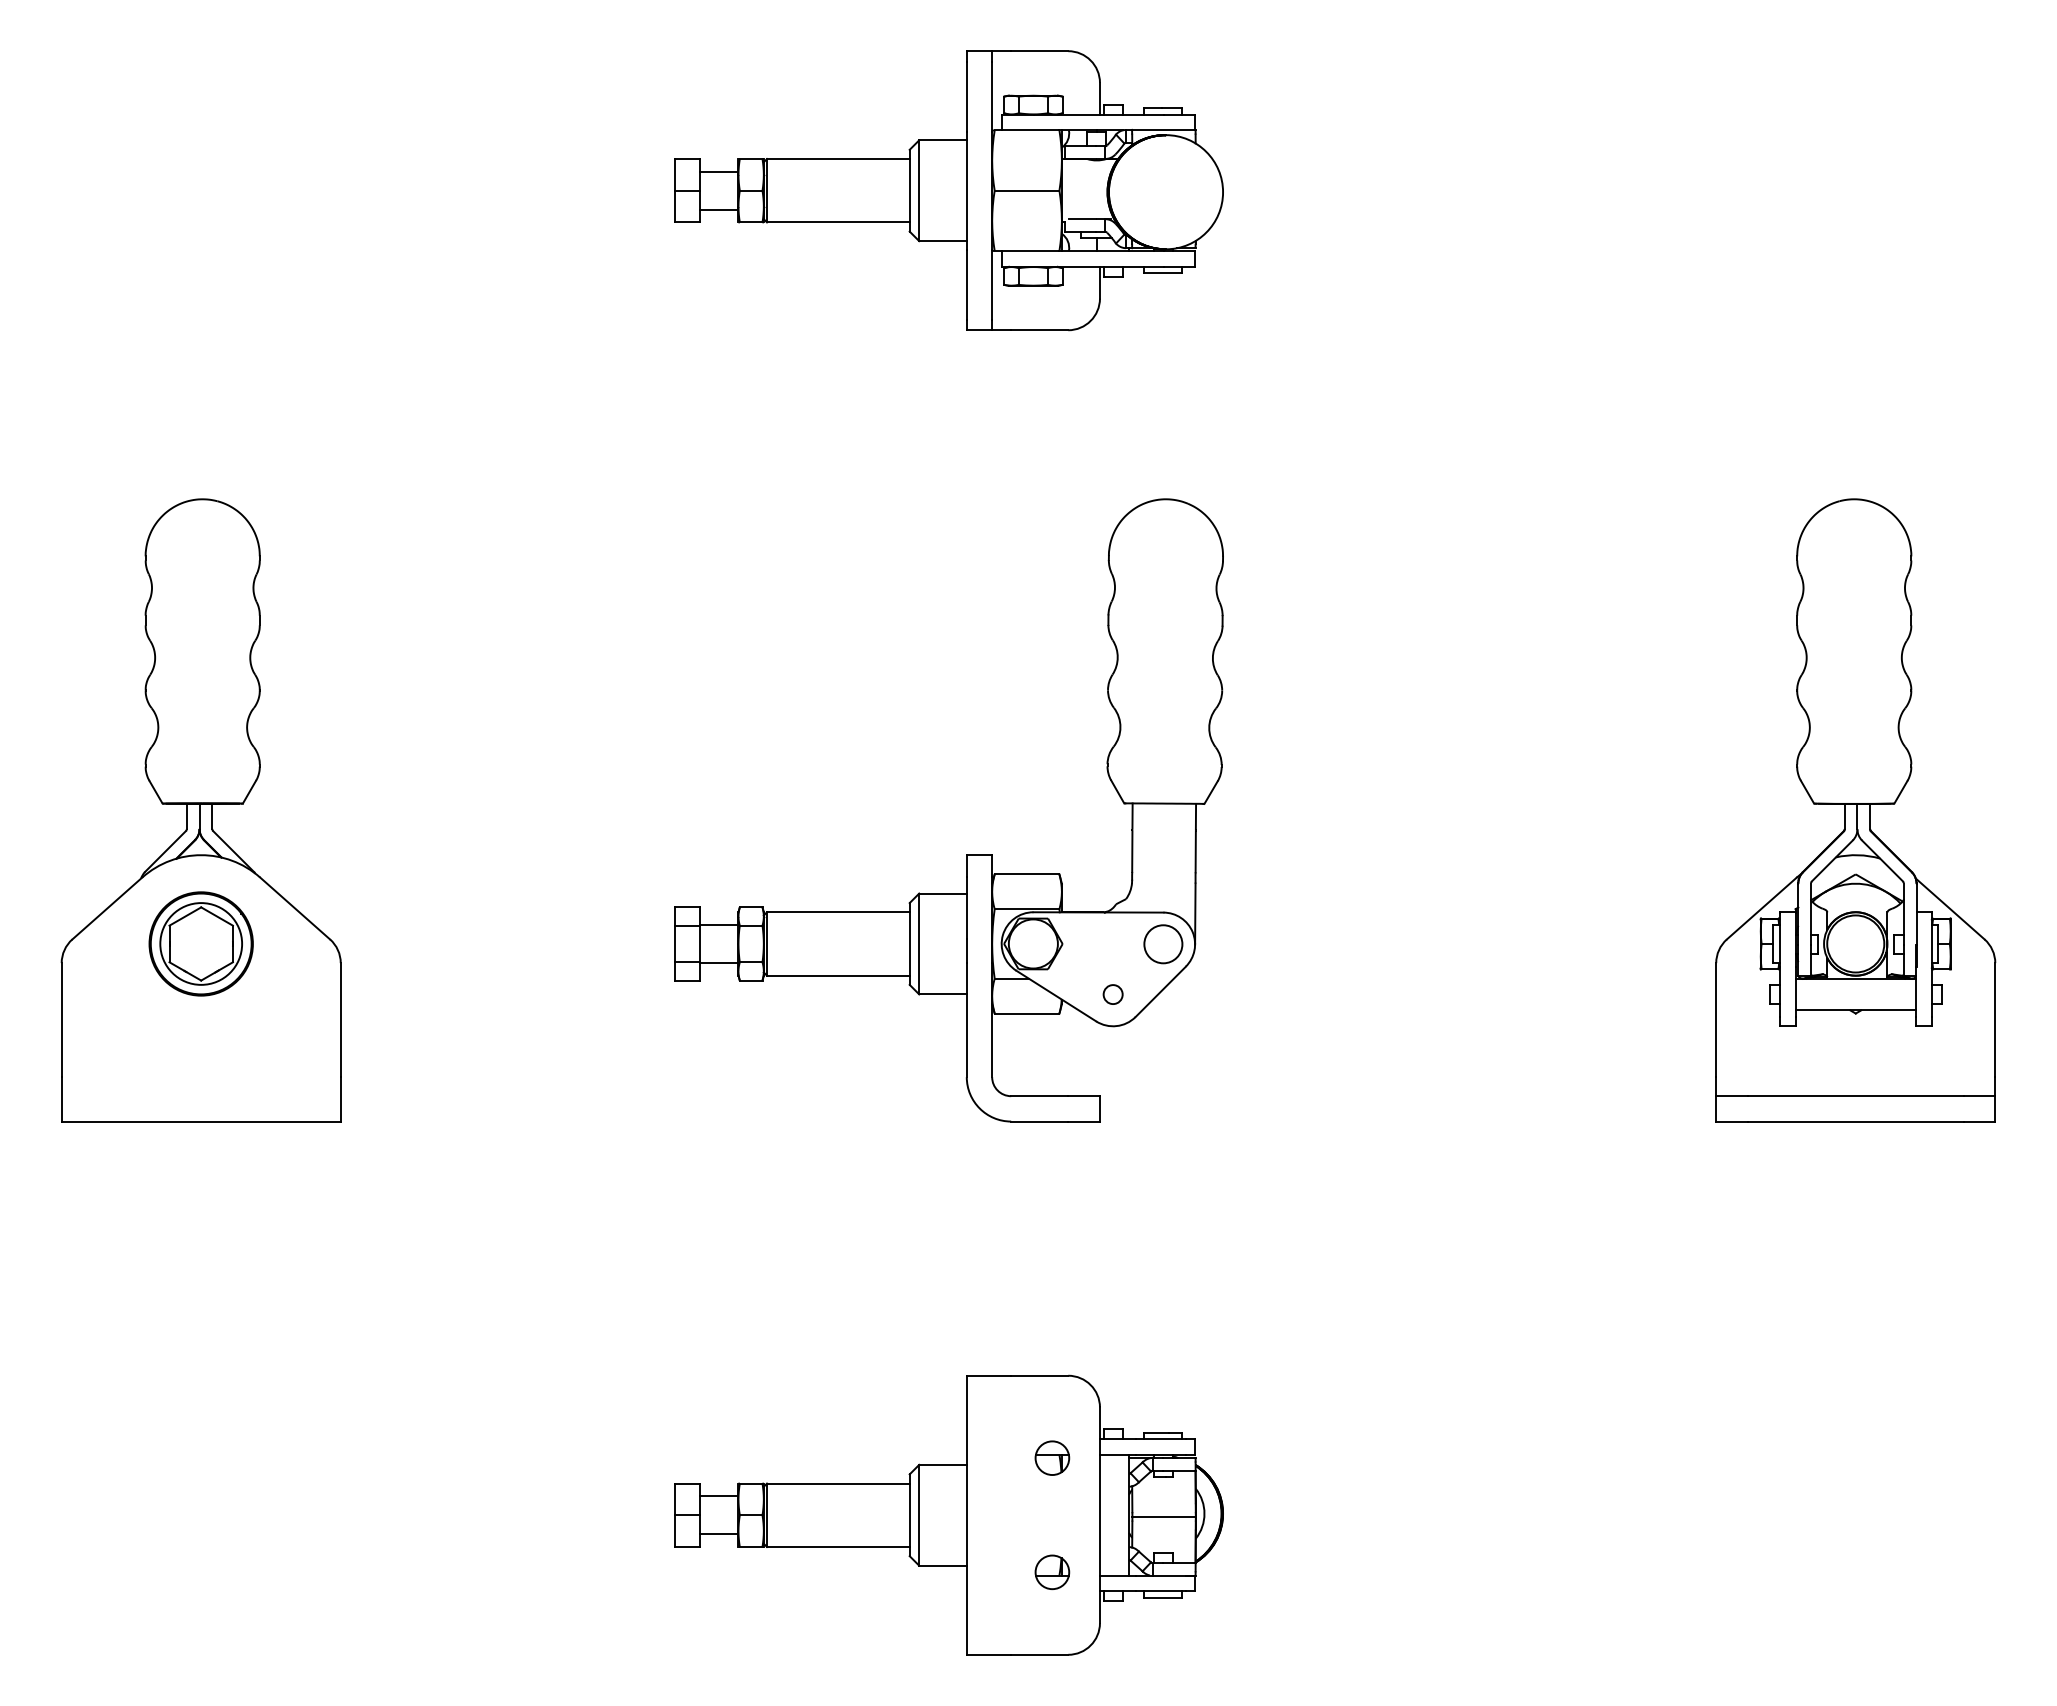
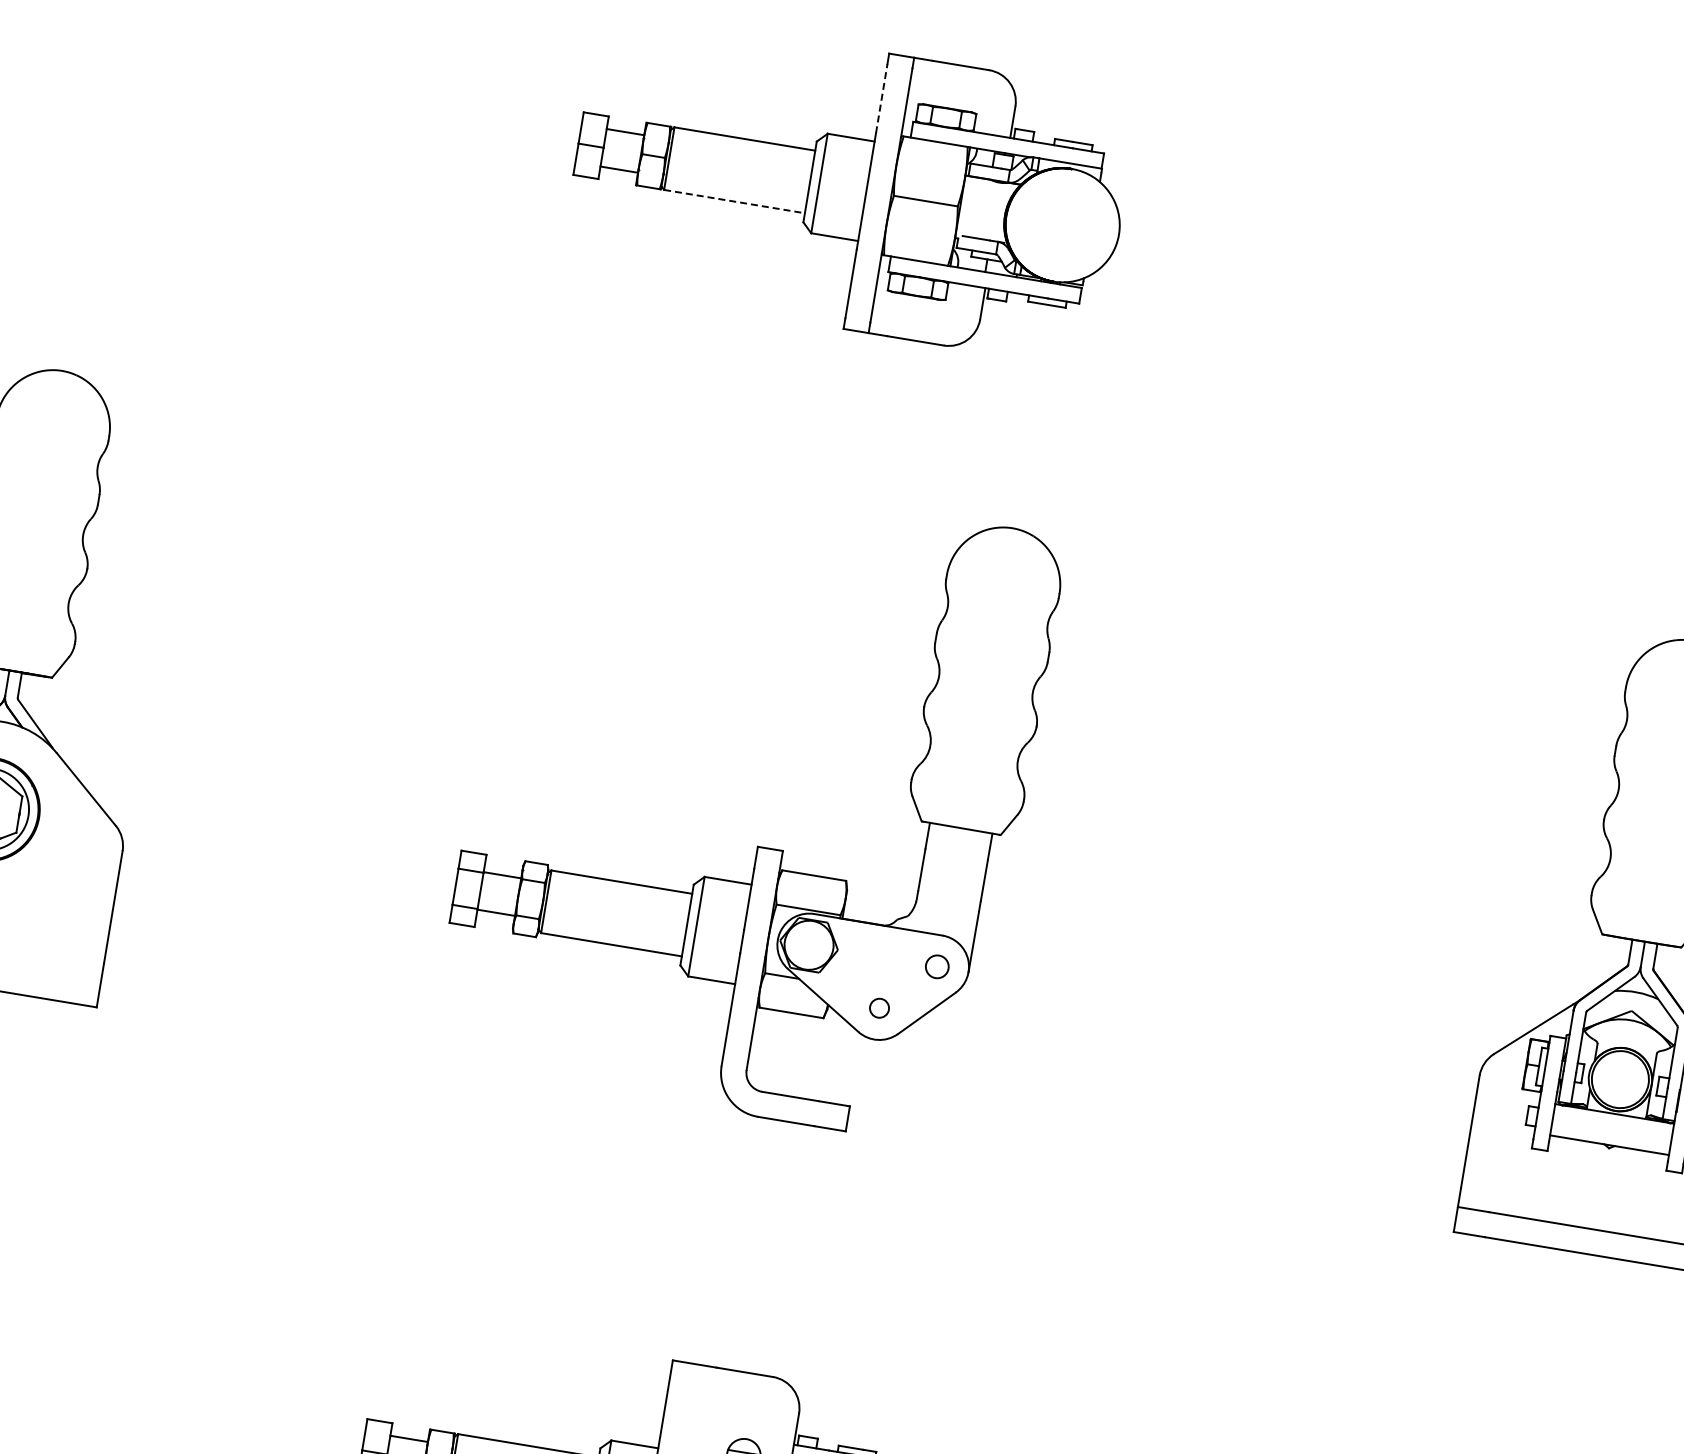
line: (966, 96) -> (881, 98), solid -> dashed
line: (838, 222) -> (734, 201), solid -> dashed
circle: (1163, 944) -> (937, 967), size x0.6

